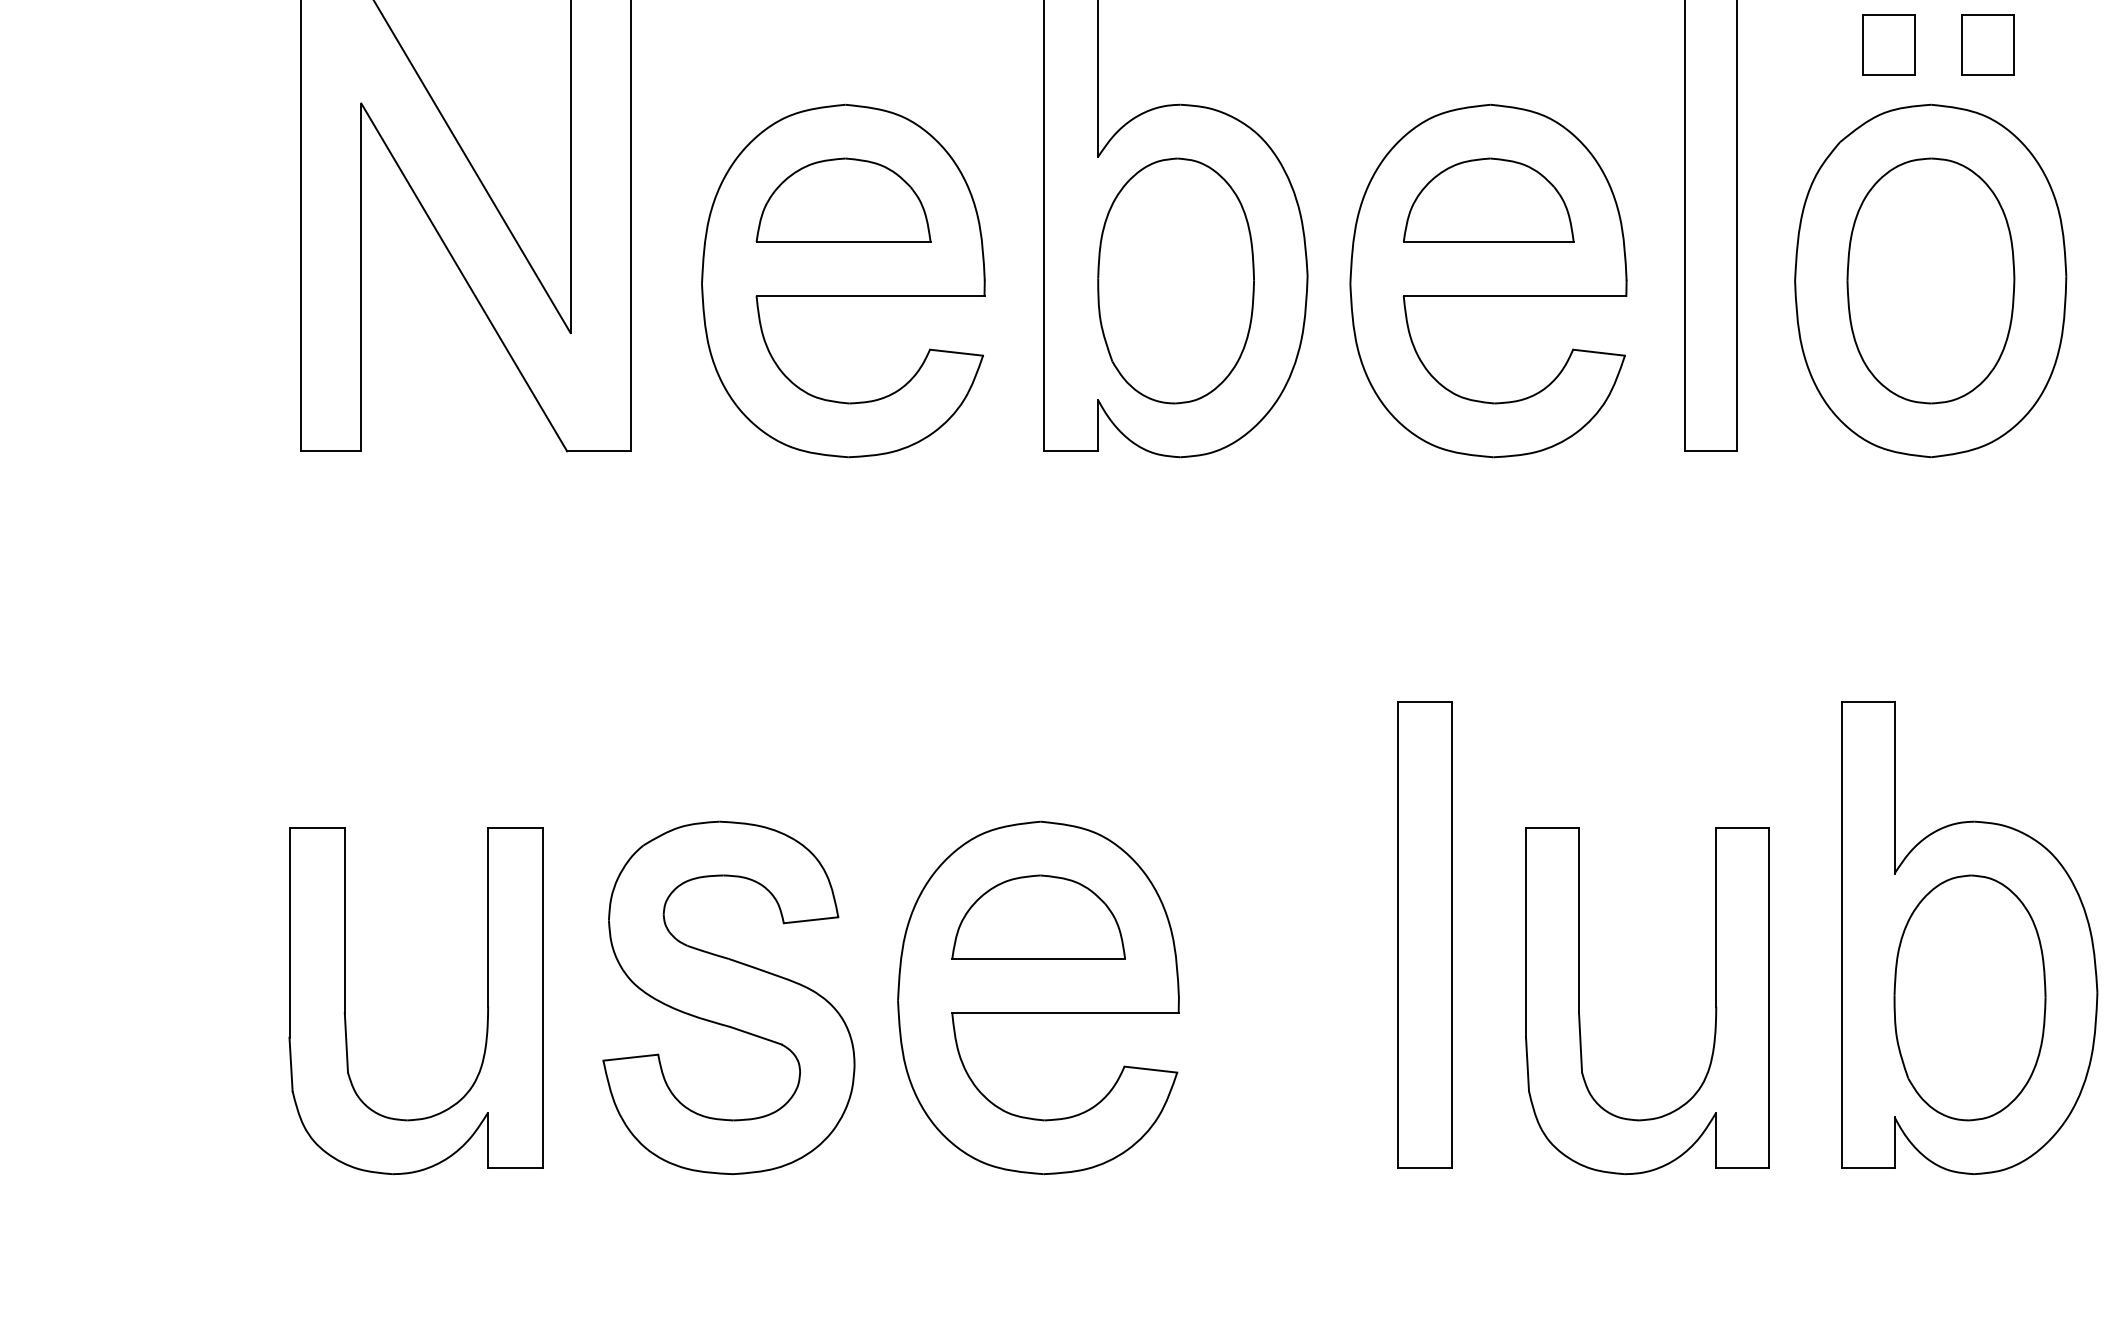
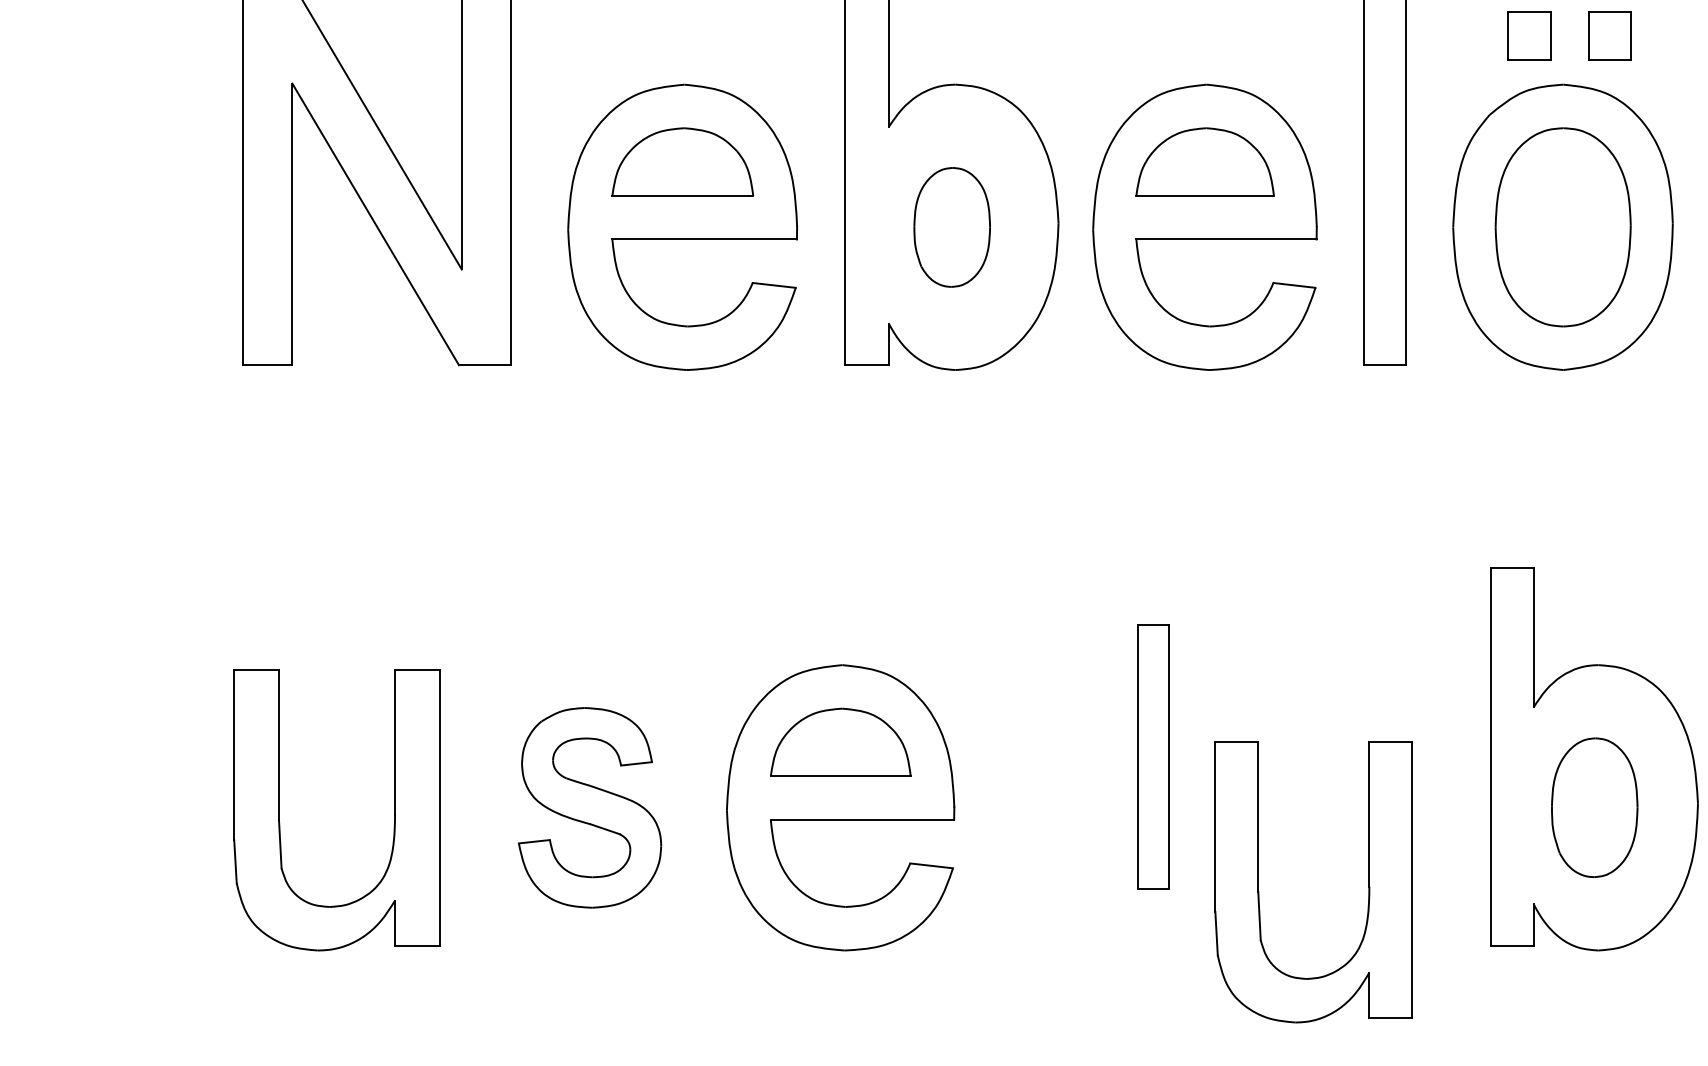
part: (1176, 281) -> (952, 227), size x0.6
part: (1424, 934) -> (1153, 756), size x0.7
part: (728, 997) -> (589, 807), size x0.7
part: (1969, 997) -> (1594, 807), size x0.7
part: (1580, 1012) -> (1259, 891), moved

